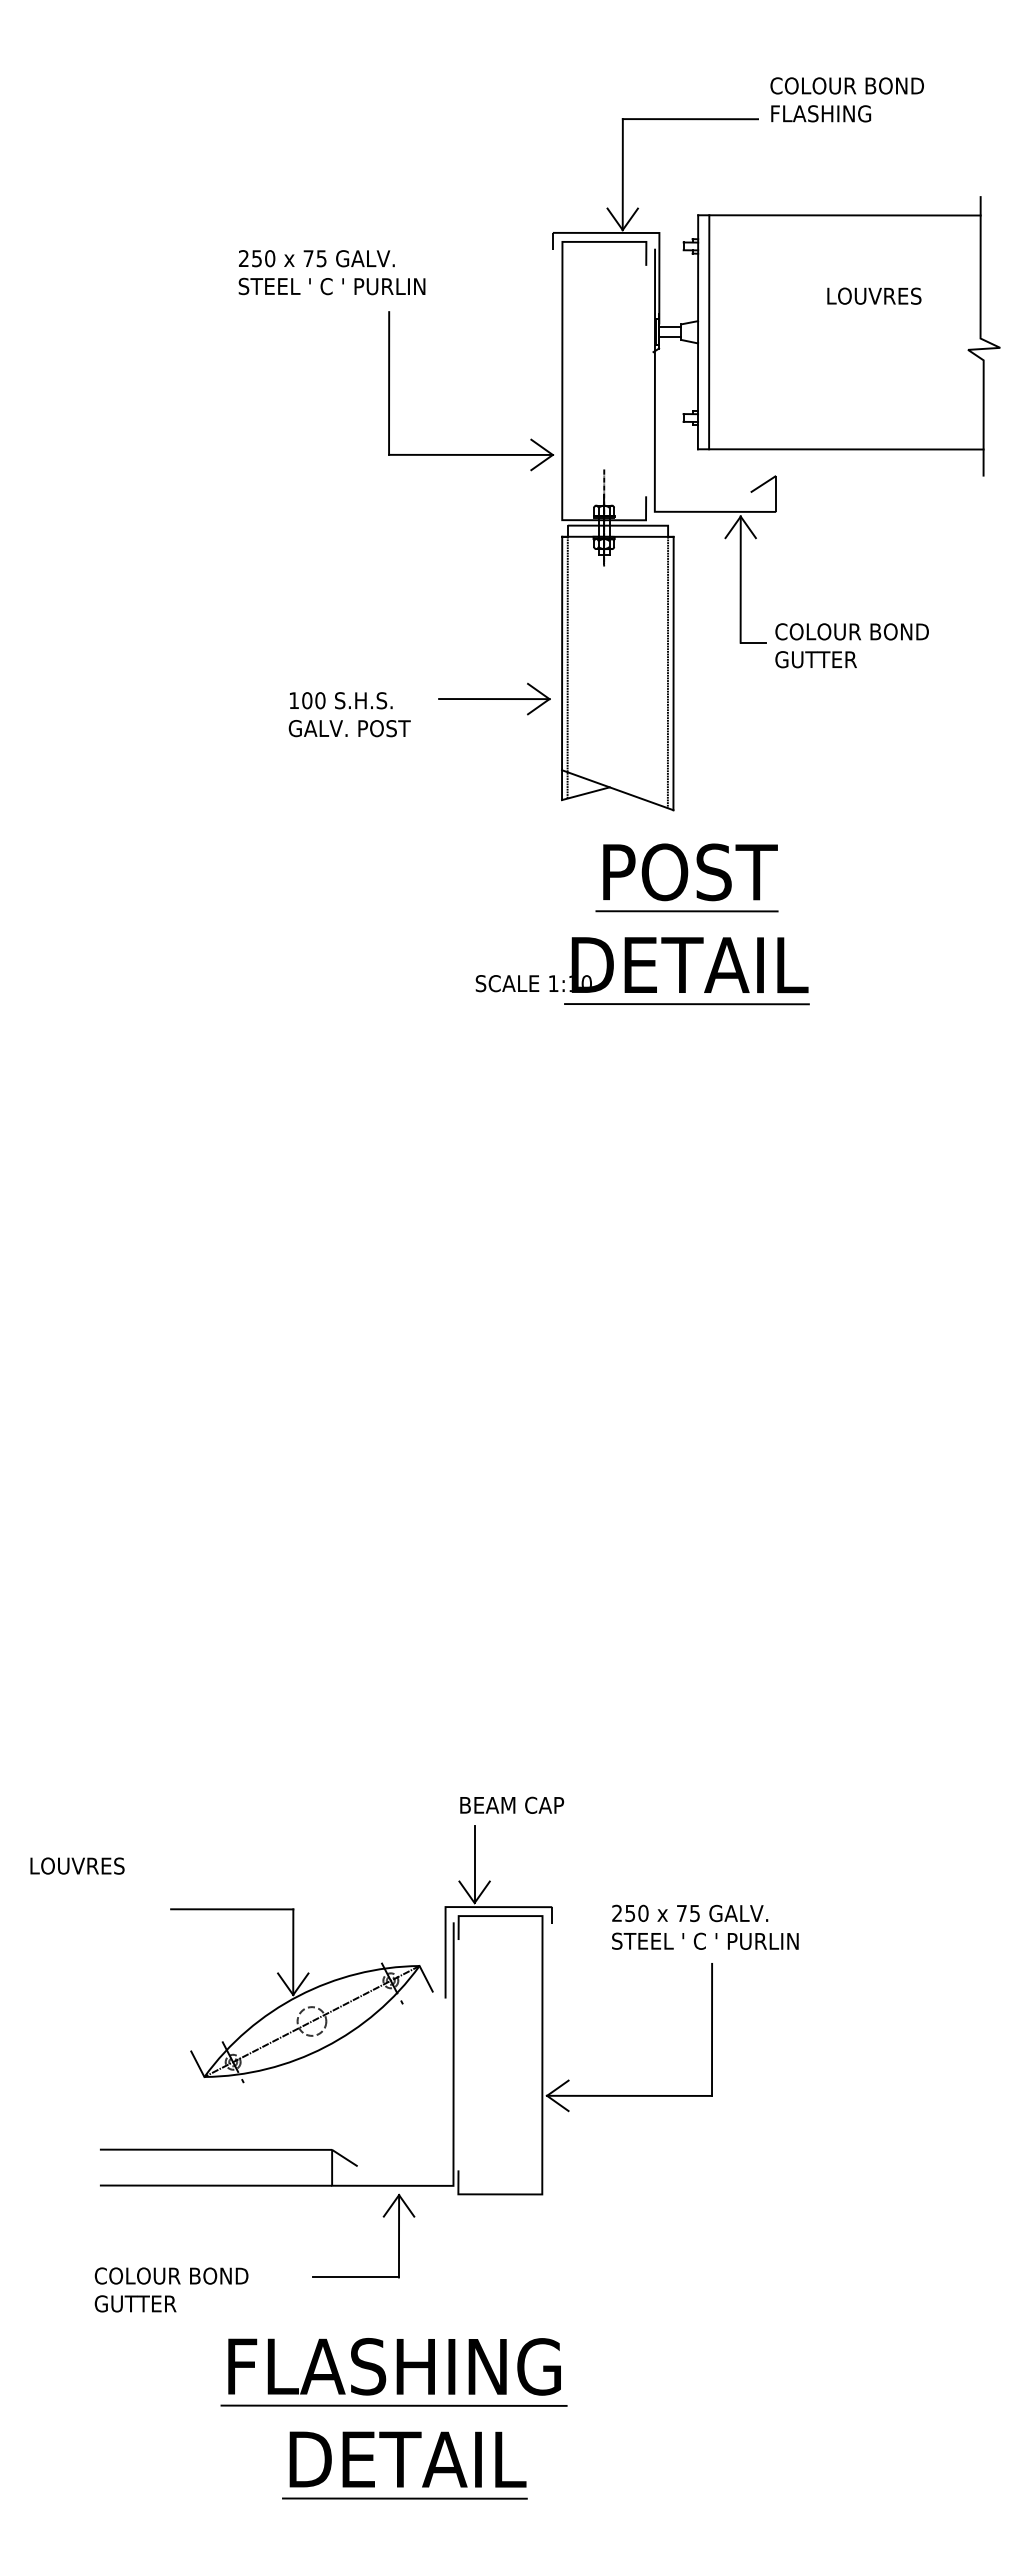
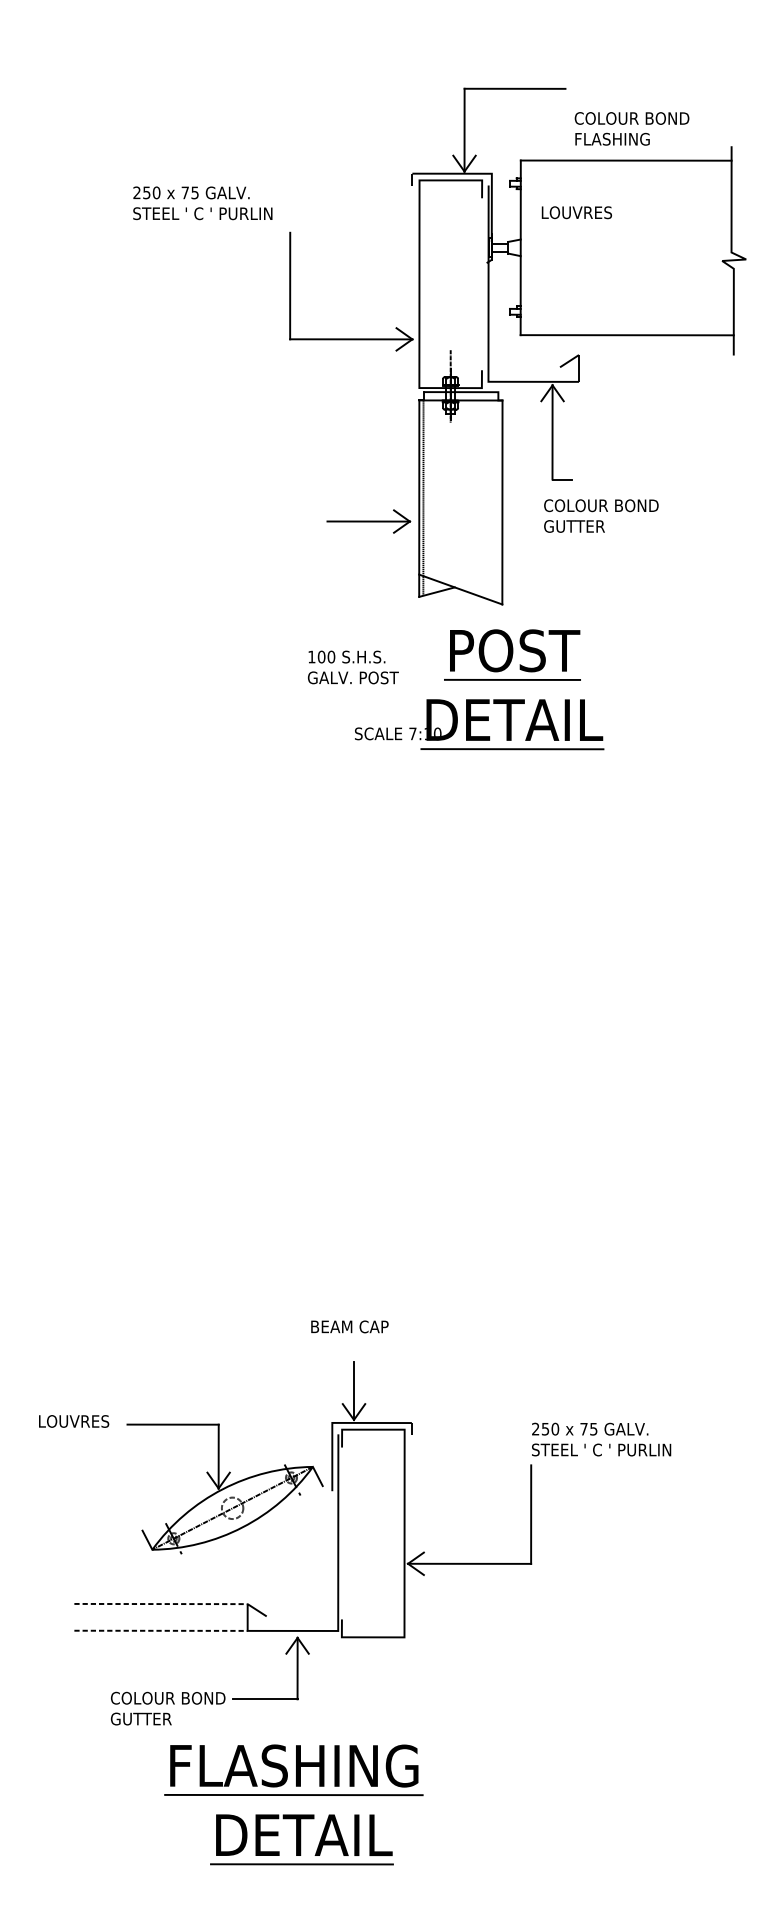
text: (846, 99) -> (631, 128), moved
text: (331, 272) -> (202, 203), moved
text: (874, 295) -> (577, 212), moved
line: (709, 332) -> (529, 248), removed
text: (851, 645) -> (600, 515), moved
line: (667, 672) -> (497, 501), removed
text: (349, 714) -> (353, 667), moved
text: (553, 983) -> (412, 733), 1:10 -> 7:10
text: (512, 1804) -> (350, 1326), moved
text: (77, 1865) -> (74, 1421), moved
text: (705, 1926) -> (601, 1438), moved
line: (216, 2149) -> (161, 1603), solid -> dashed
line: (216, 2185) -> (161, 1630), solid -> dashed
text: (171, 2289) -> (168, 1708), moved

